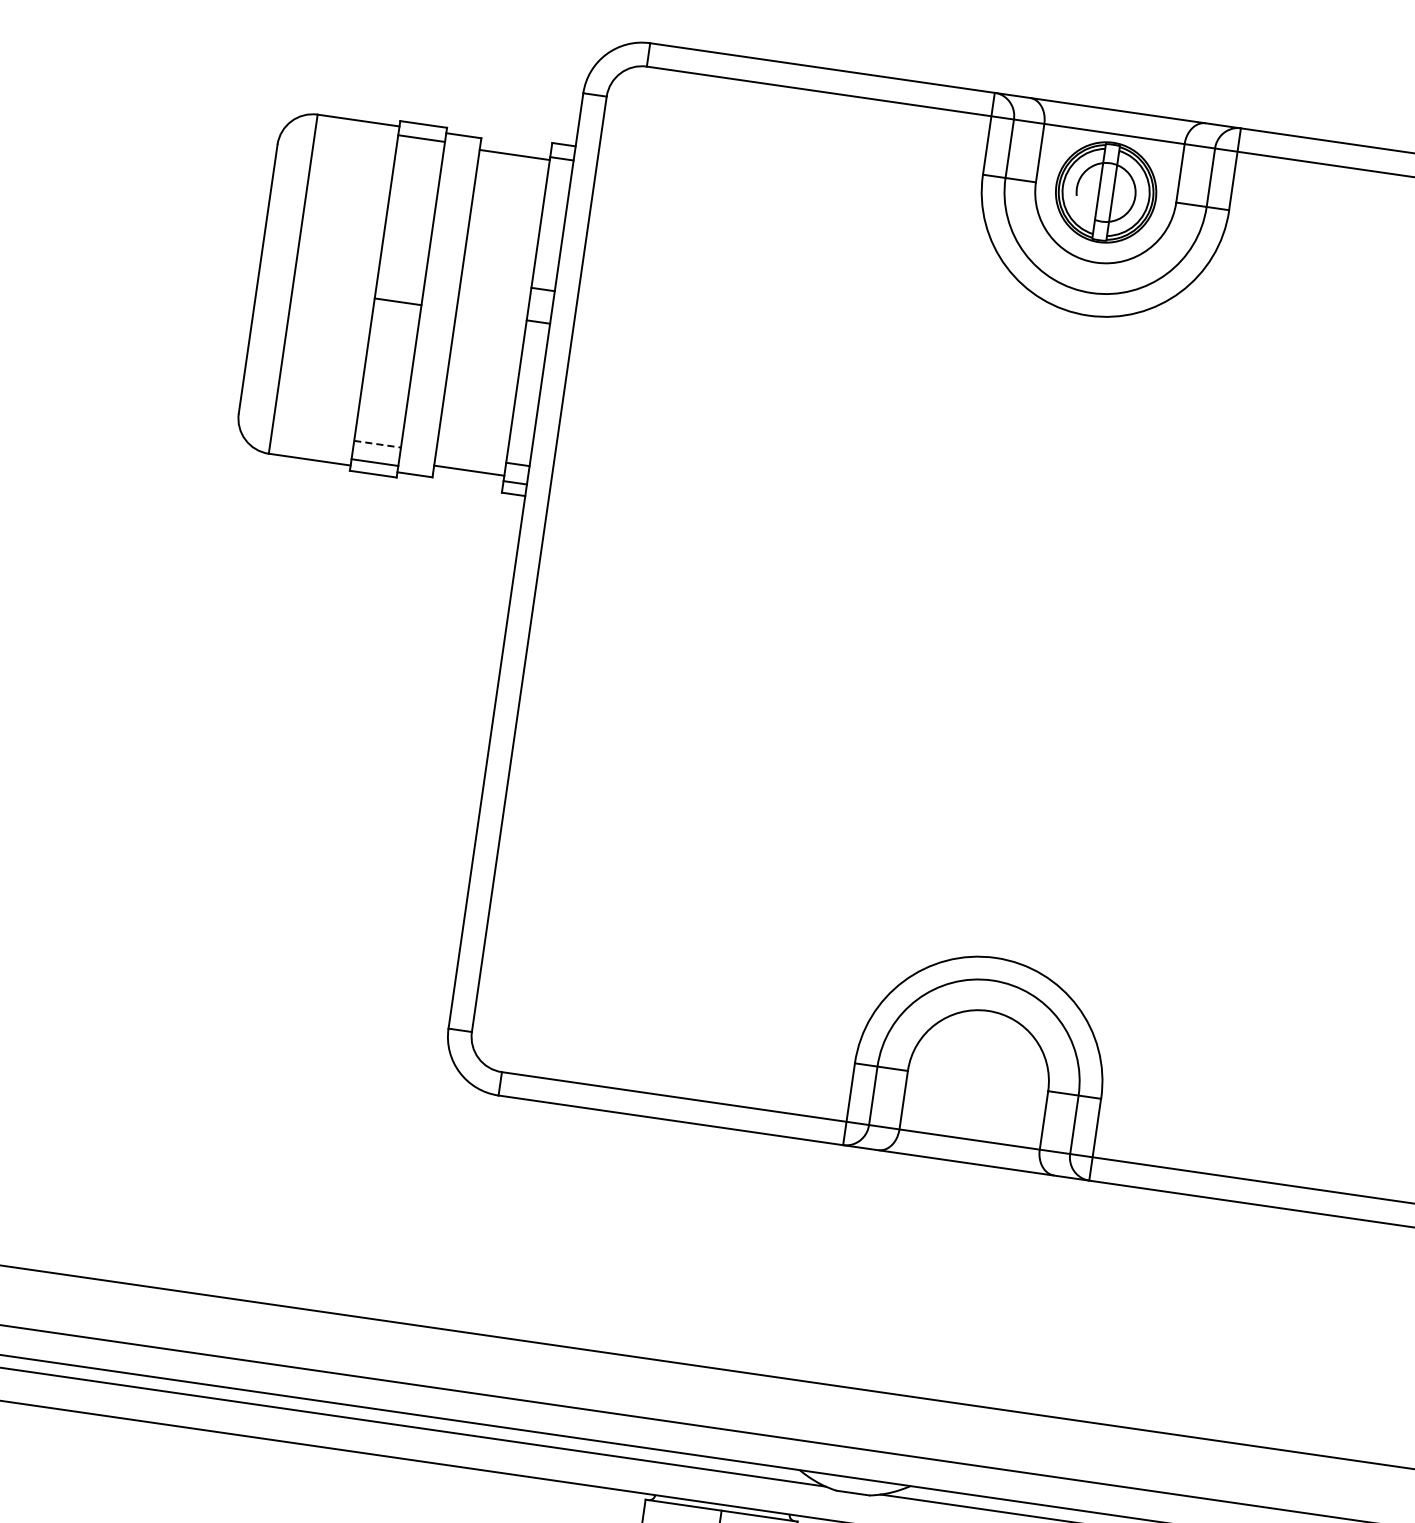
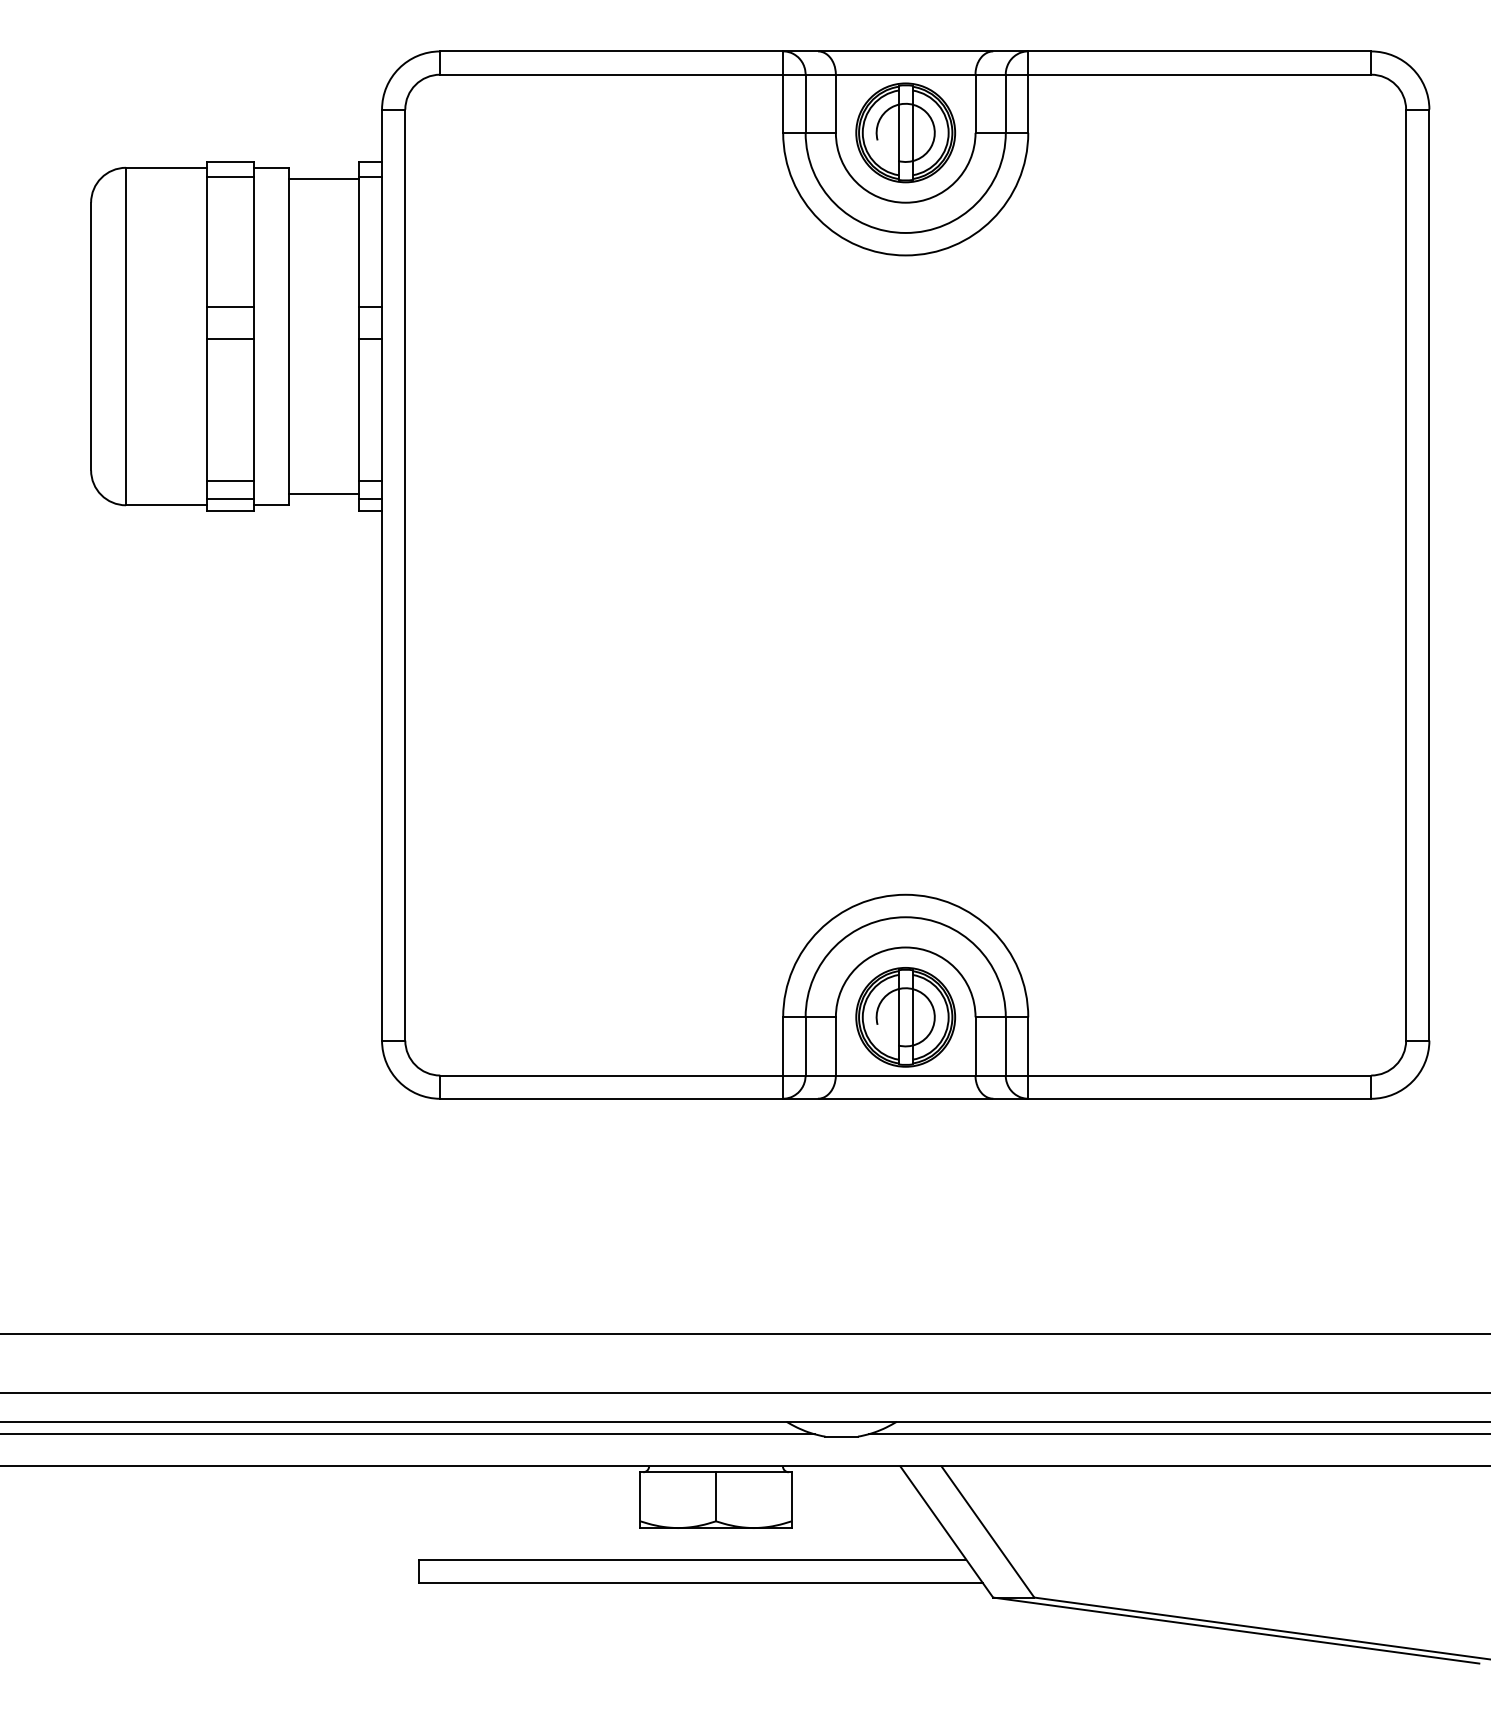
line: (402, 269) -> (230, 306), added
line: (378, 444) -> (231, 480), dashed -> solid
part: (977, 1081) -> (905, 1017), added

